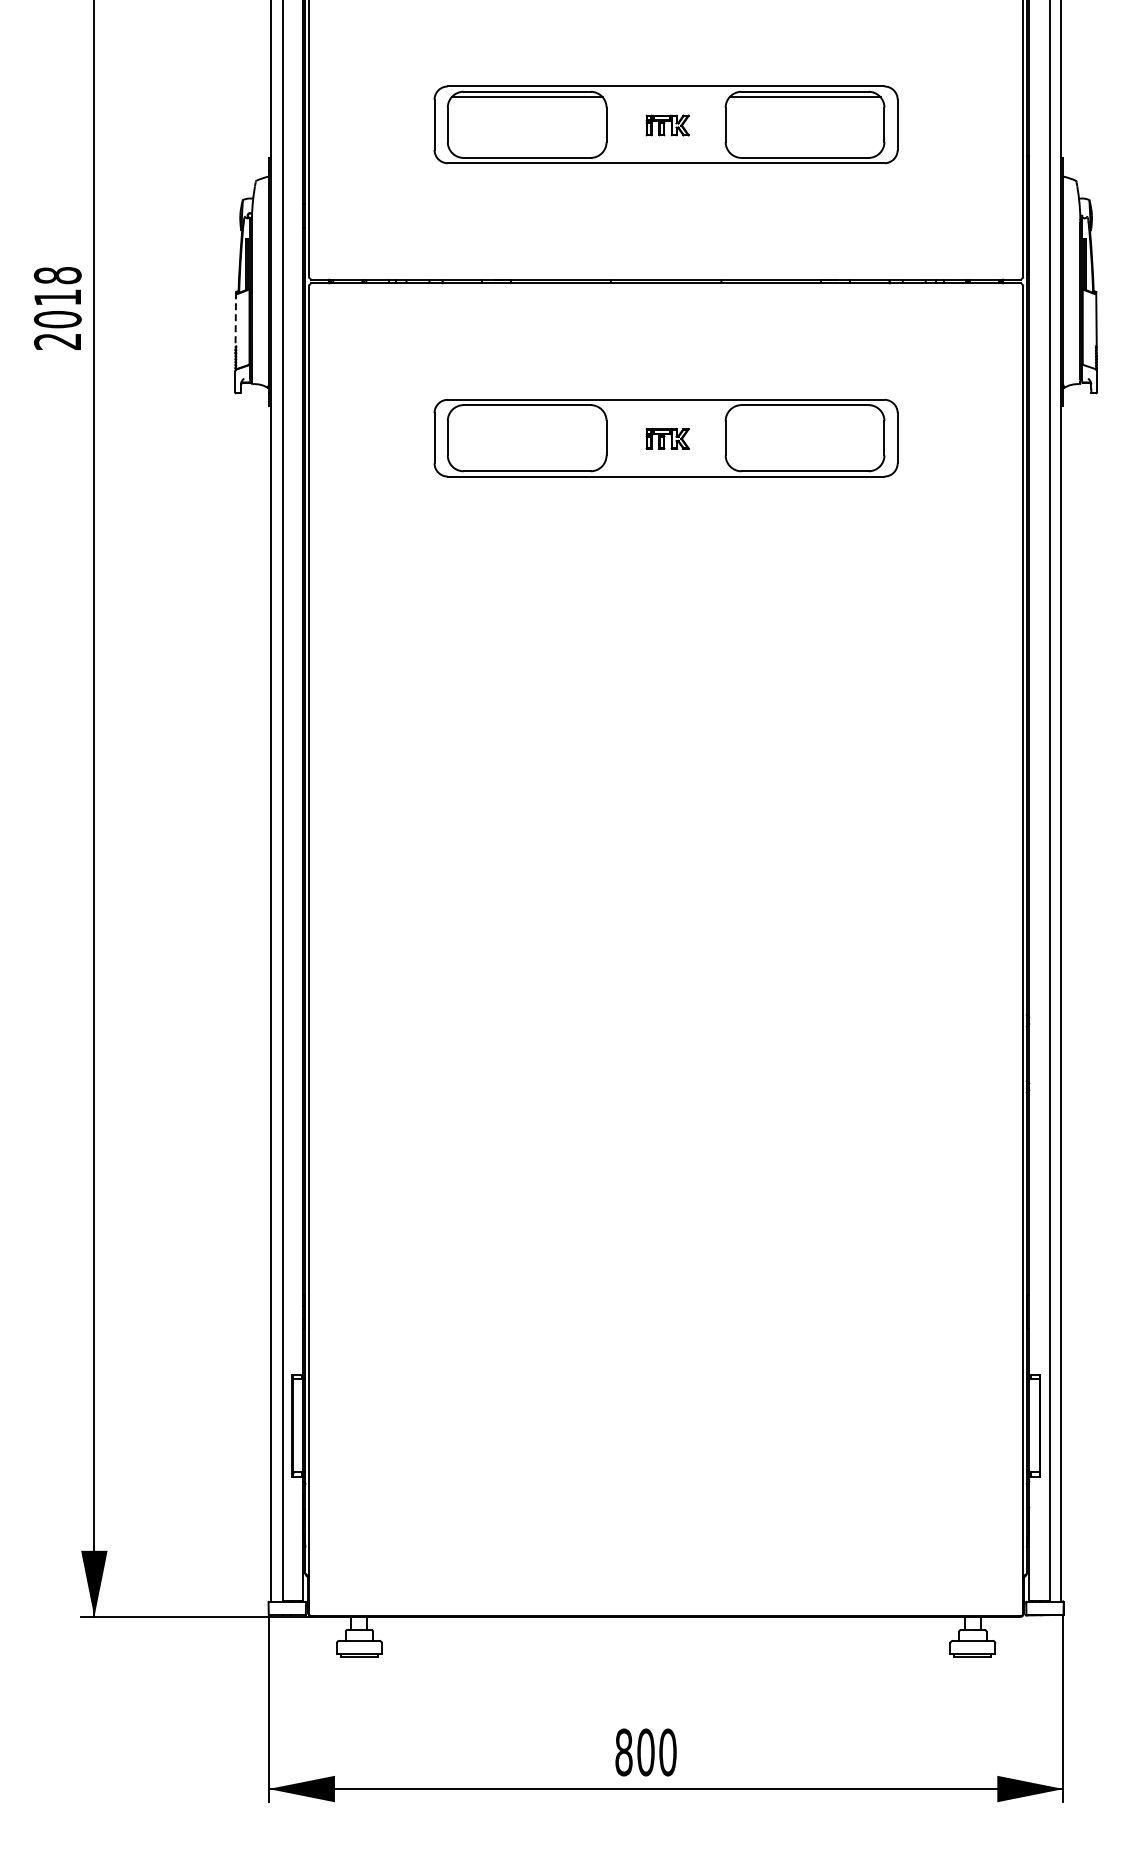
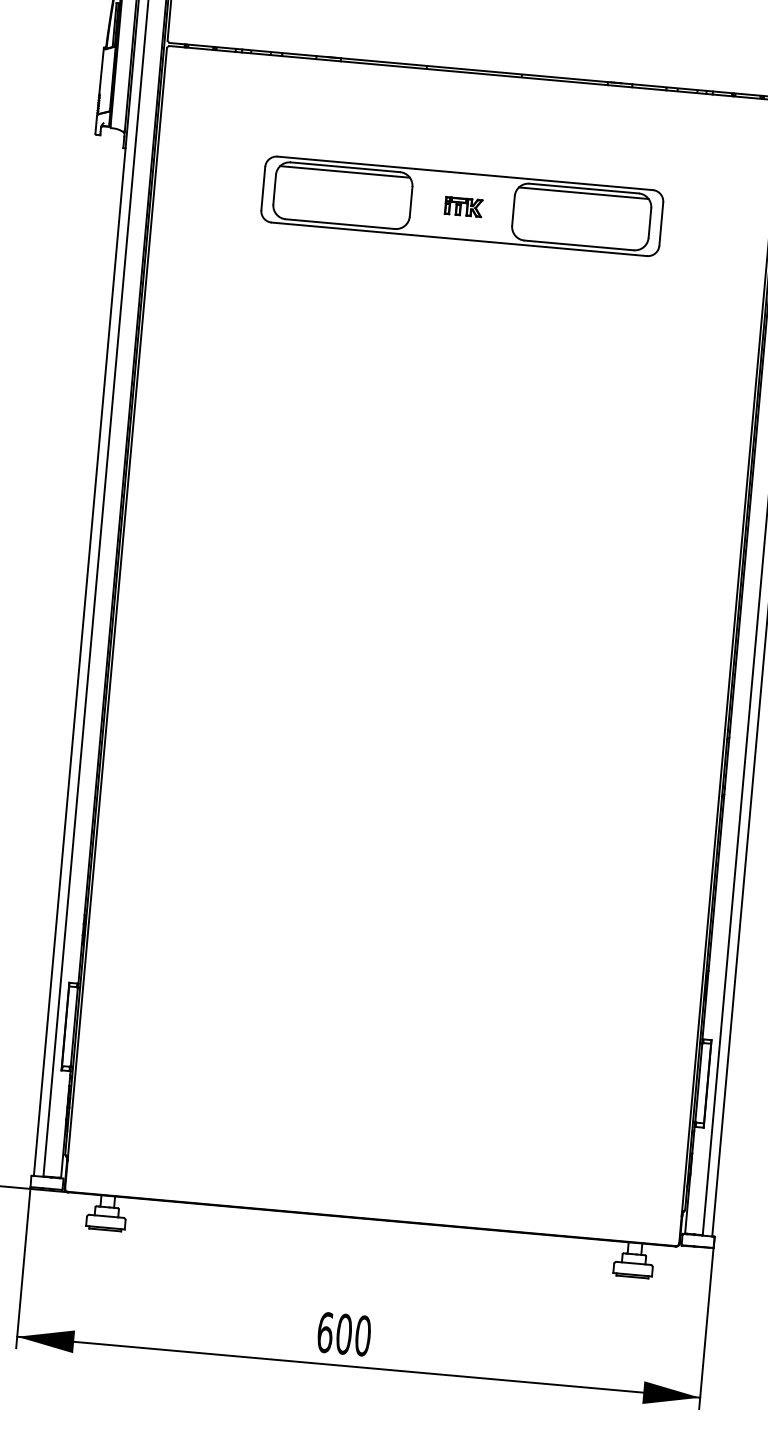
line: (235, 320) -> (101, 72), dashed -> solid
line: (526, 410) -> (344, 171), added
line: (804, 410) -> (583, 193), added
text: (623, 1752) -> (324, 1332), 800 -> 600

